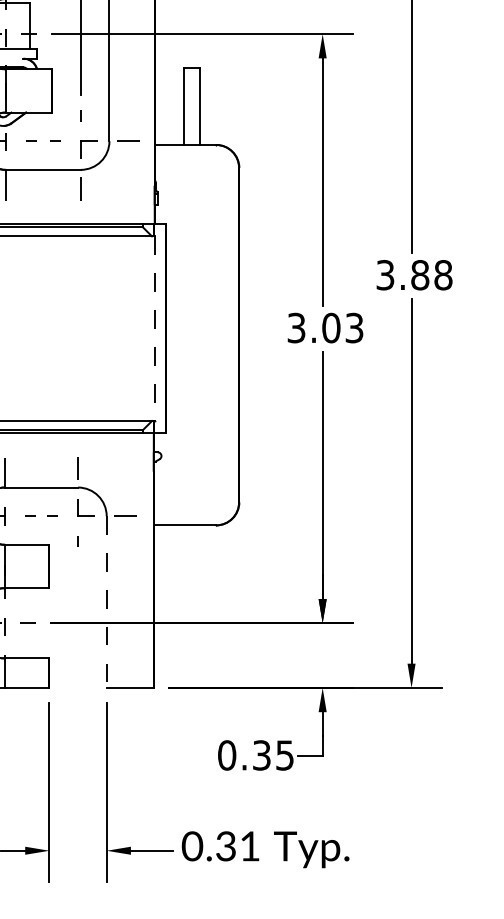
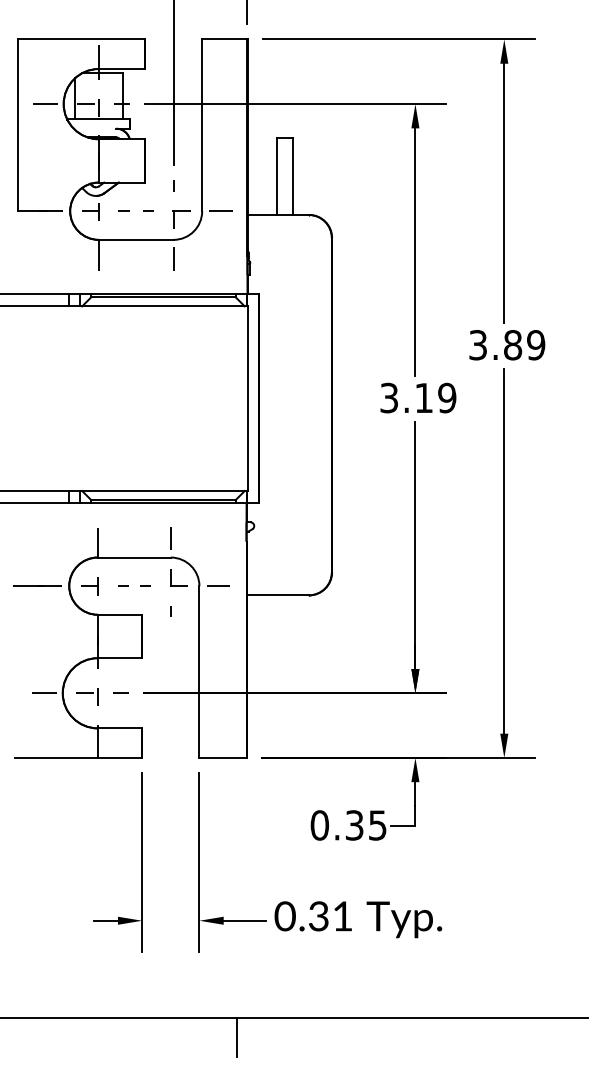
text: (443, 275) -> (536, 345), 3.88 -> 3.89
text: (342, 327) -> (435, 397), 3.03 -> 3.19
line: (154, 329) -> (247, 399), dashed -> solid
line: (106, 602) -> (199, 672), dashed -> solid

